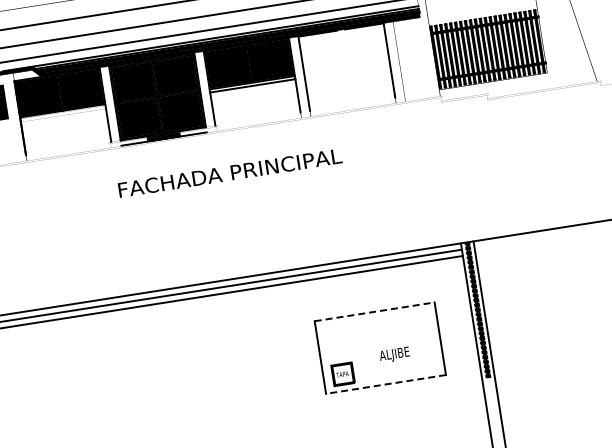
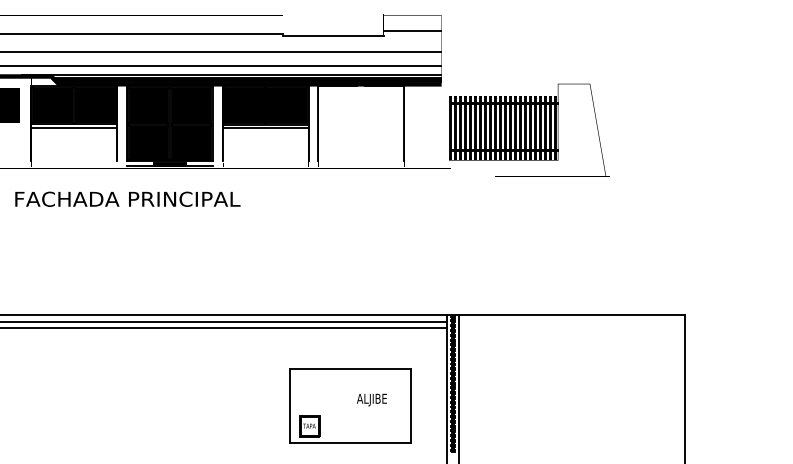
line: (63, 115) -> (74, 127), added
text: (229, 172) -> (127, 198), moved
line: (374, 311) -> (350, 369), dashed -> solid
text: (394, 354) -> (371, 399), moved
line: (385, 384) -> (350, 442), dashed -> solid

